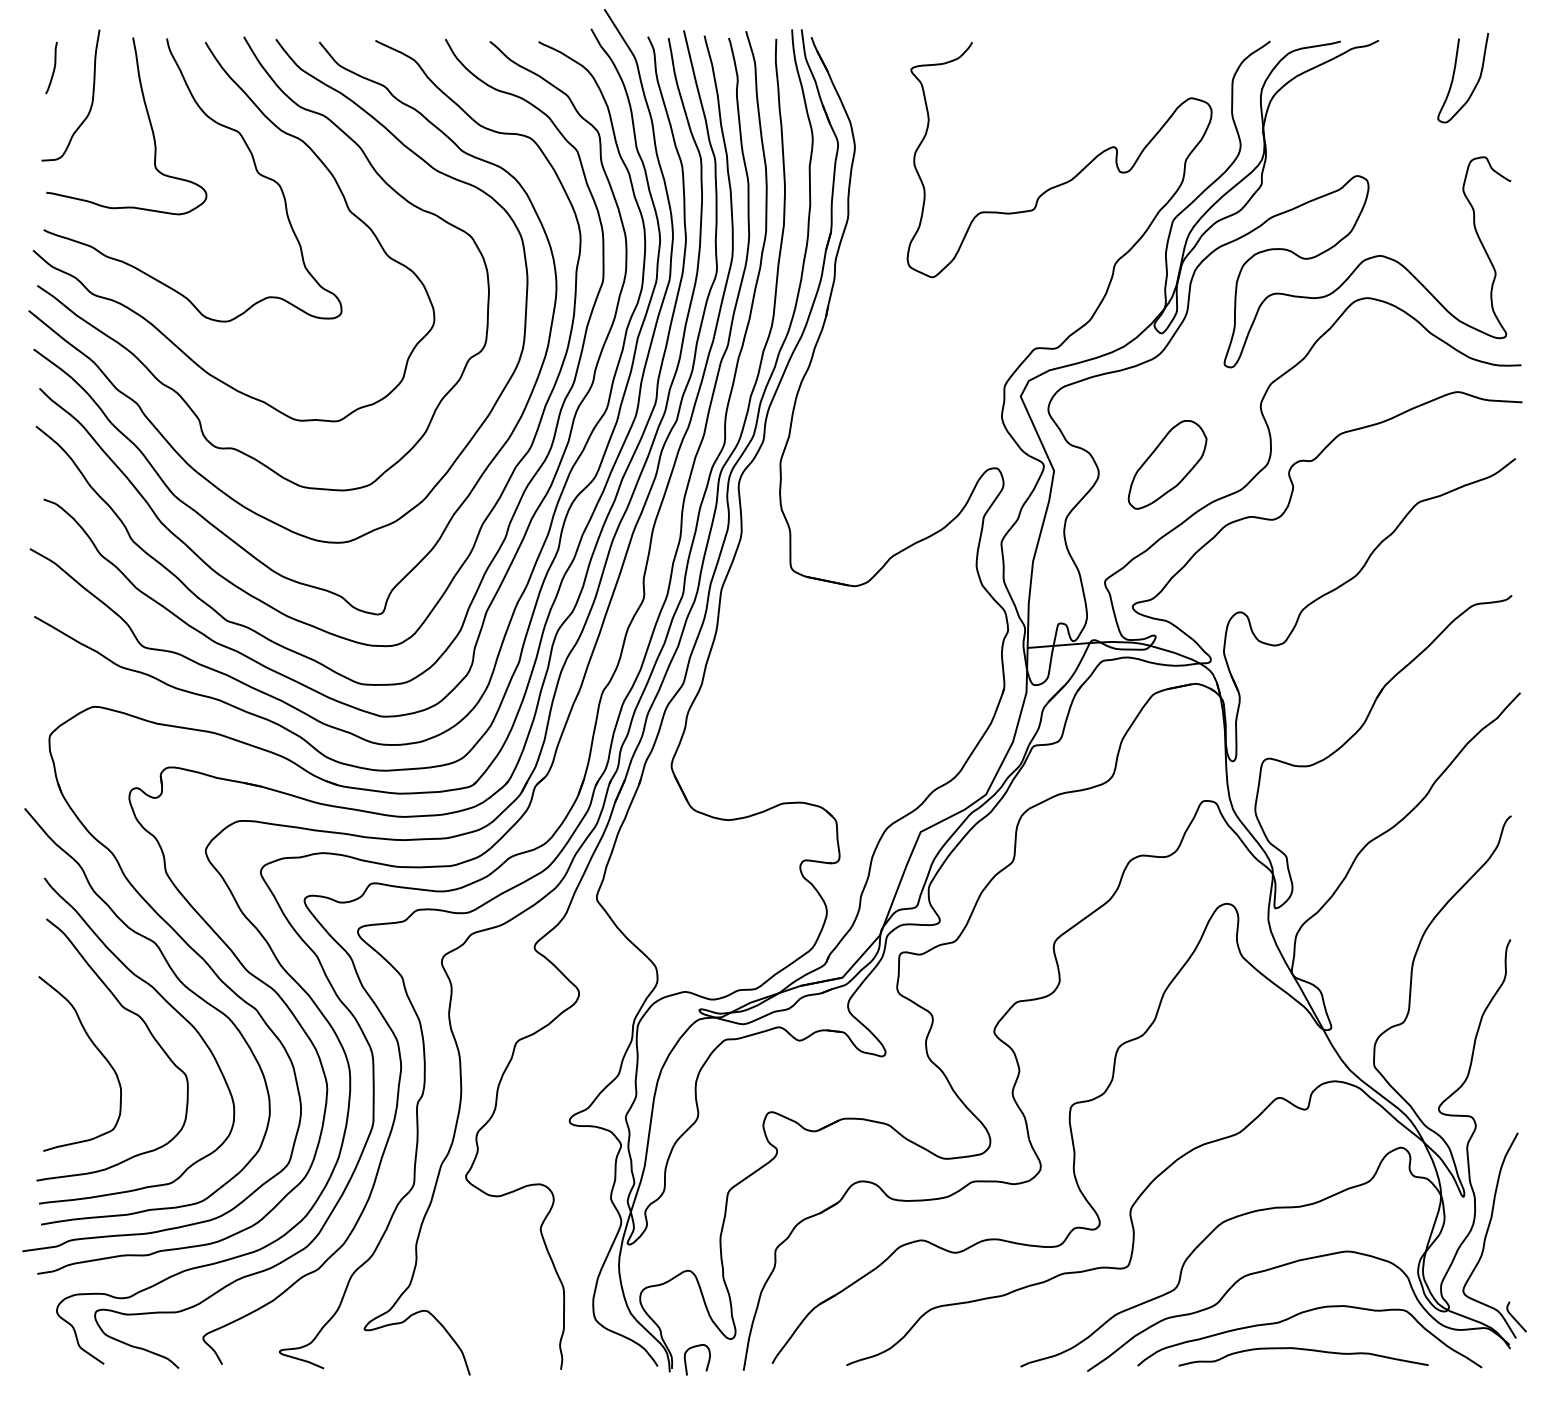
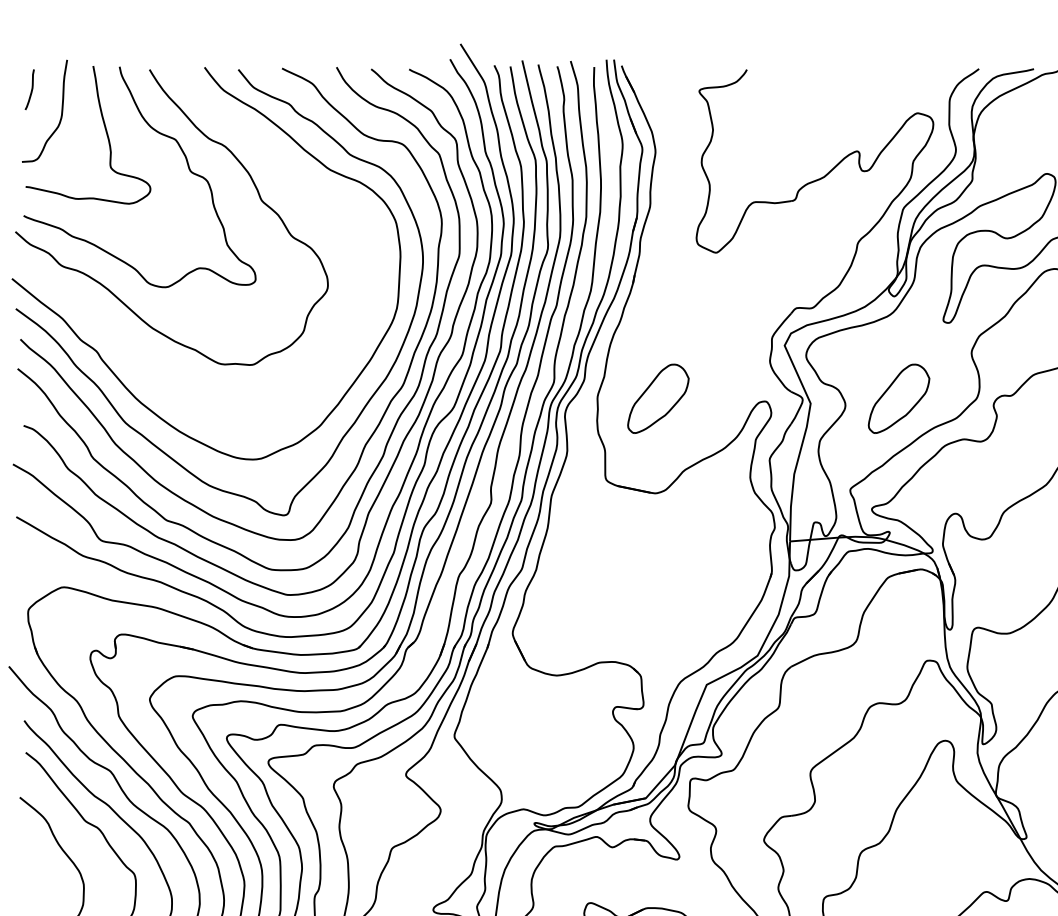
curve: (377, 175) -> (283, 173), removed
part: (858, 464) -> (658, 398), added

